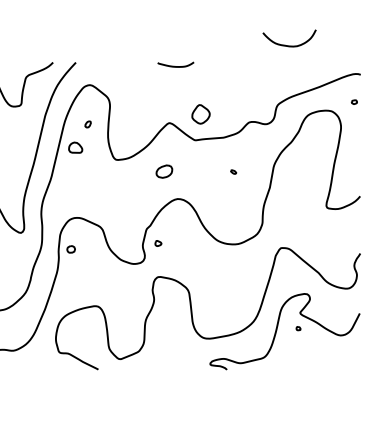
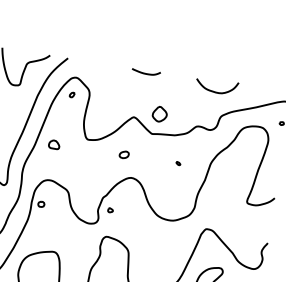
curve: (289, 45) -> (216, 91), moved
part: (87, 124) -> (71, 94), moved
part: (75, 147) -> (54, 144), moved
part: (164, 171) -> (124, 154), size x0.71

